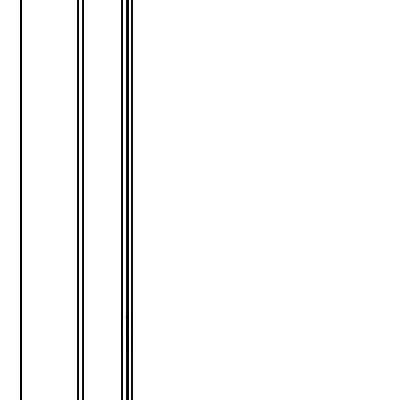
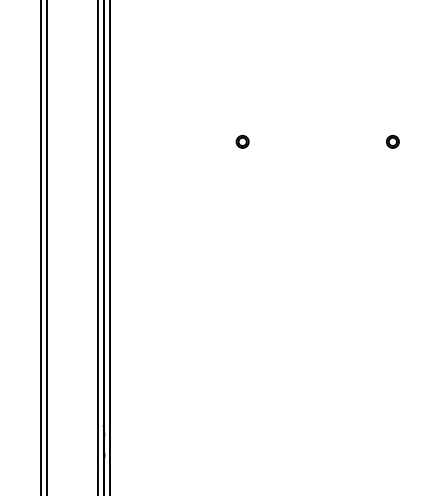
part: (234, 95) -> (242, 140), added
part: (350, 95) -> (391, 140), added

